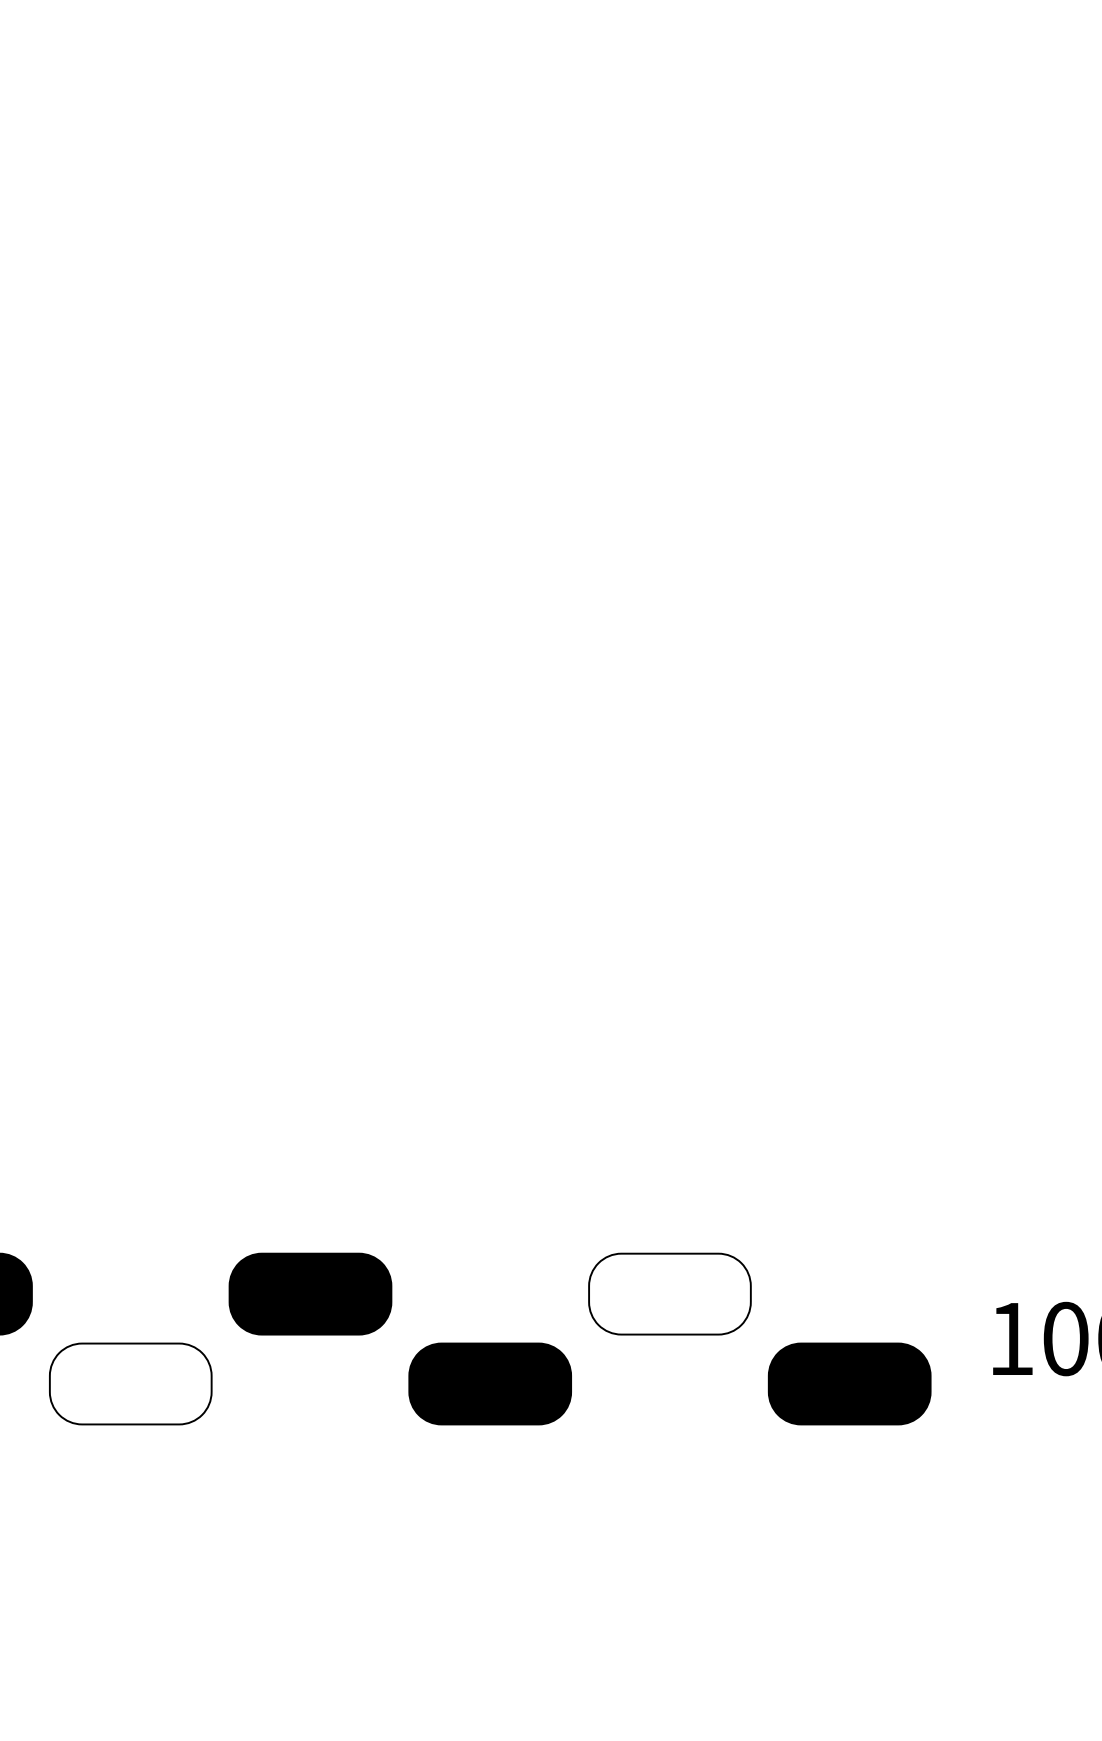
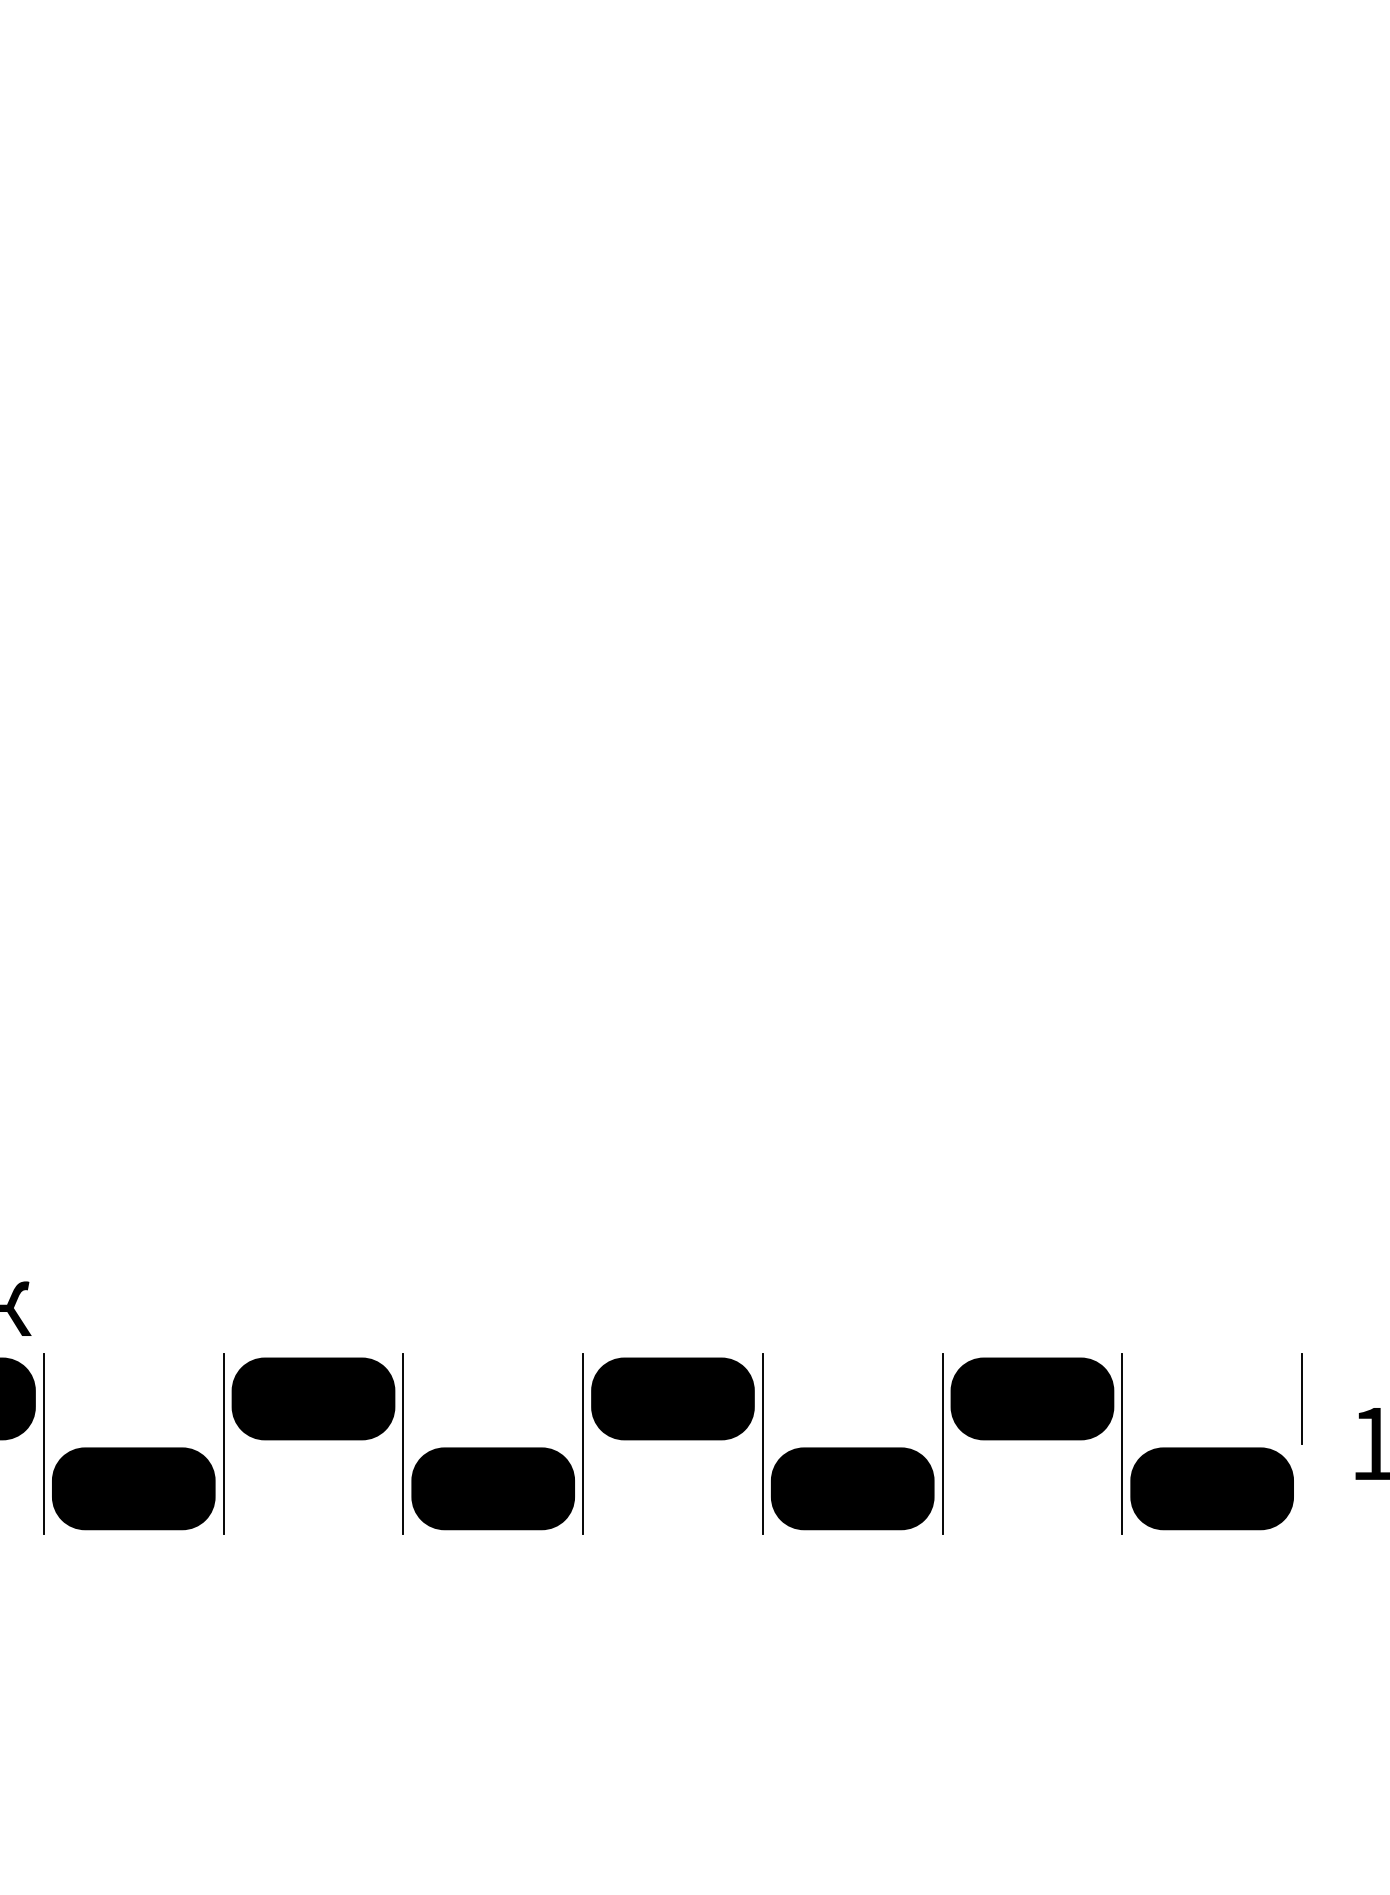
fill: (670, 1293) -> (1032, 1398), added
line: (940, 1293) -> (1302, 1398), added
line: (41, 1338) -> (403, 1443), added
line: (221, 1338) -> (583, 1443), added
line: (400, 1338) -> (762, 1443), added
line: (580, 1338) -> (942, 1443), added
line: (760, 1338) -> (1122, 1443), added
fill: (131, 1383) -> (493, 1488), added

